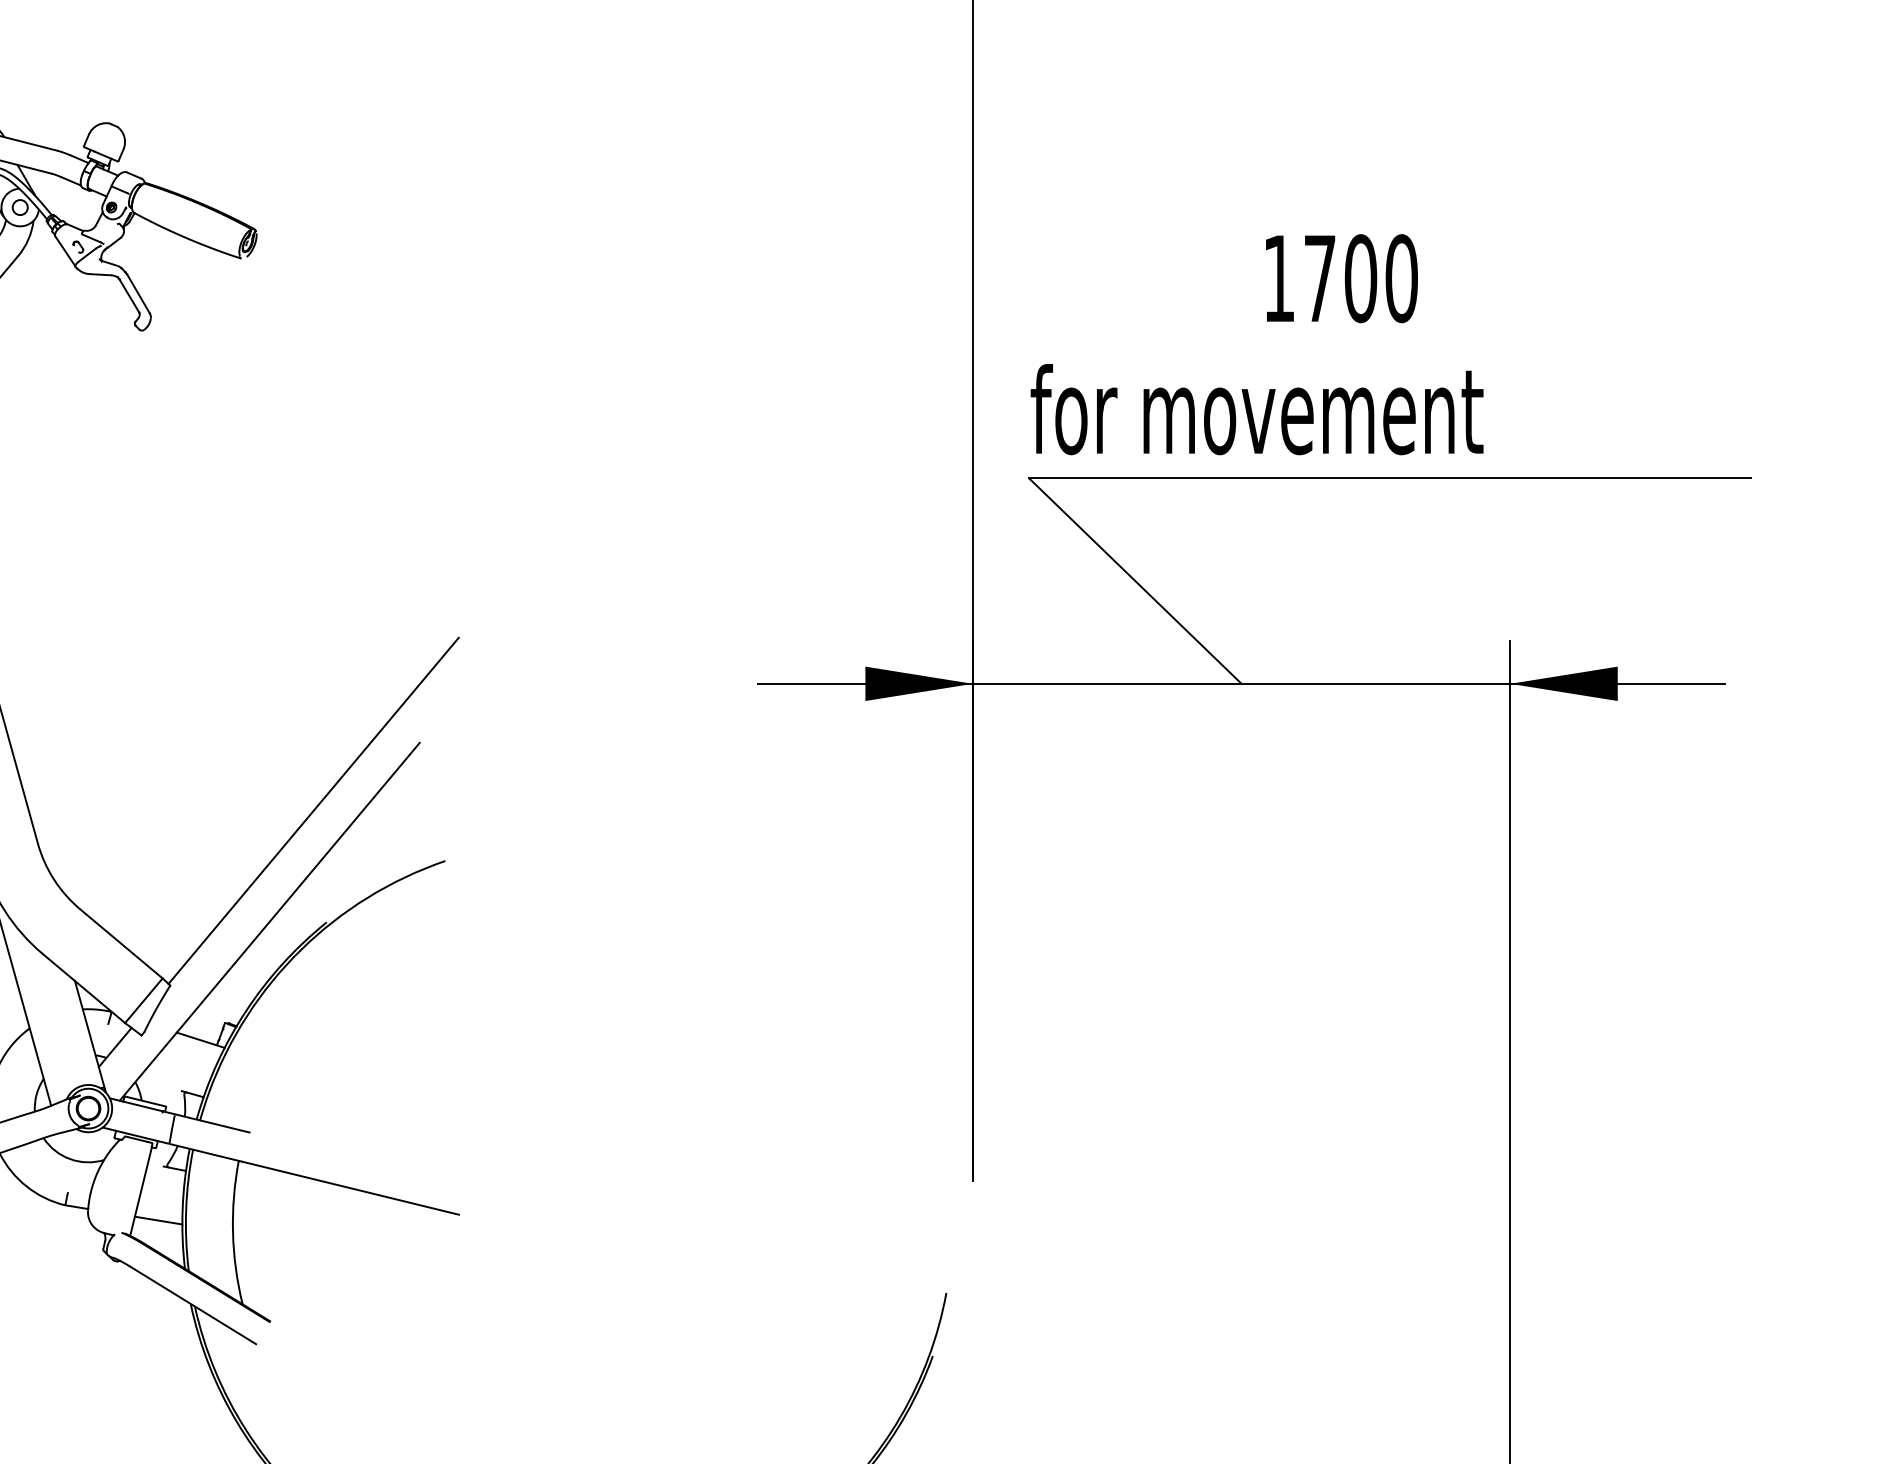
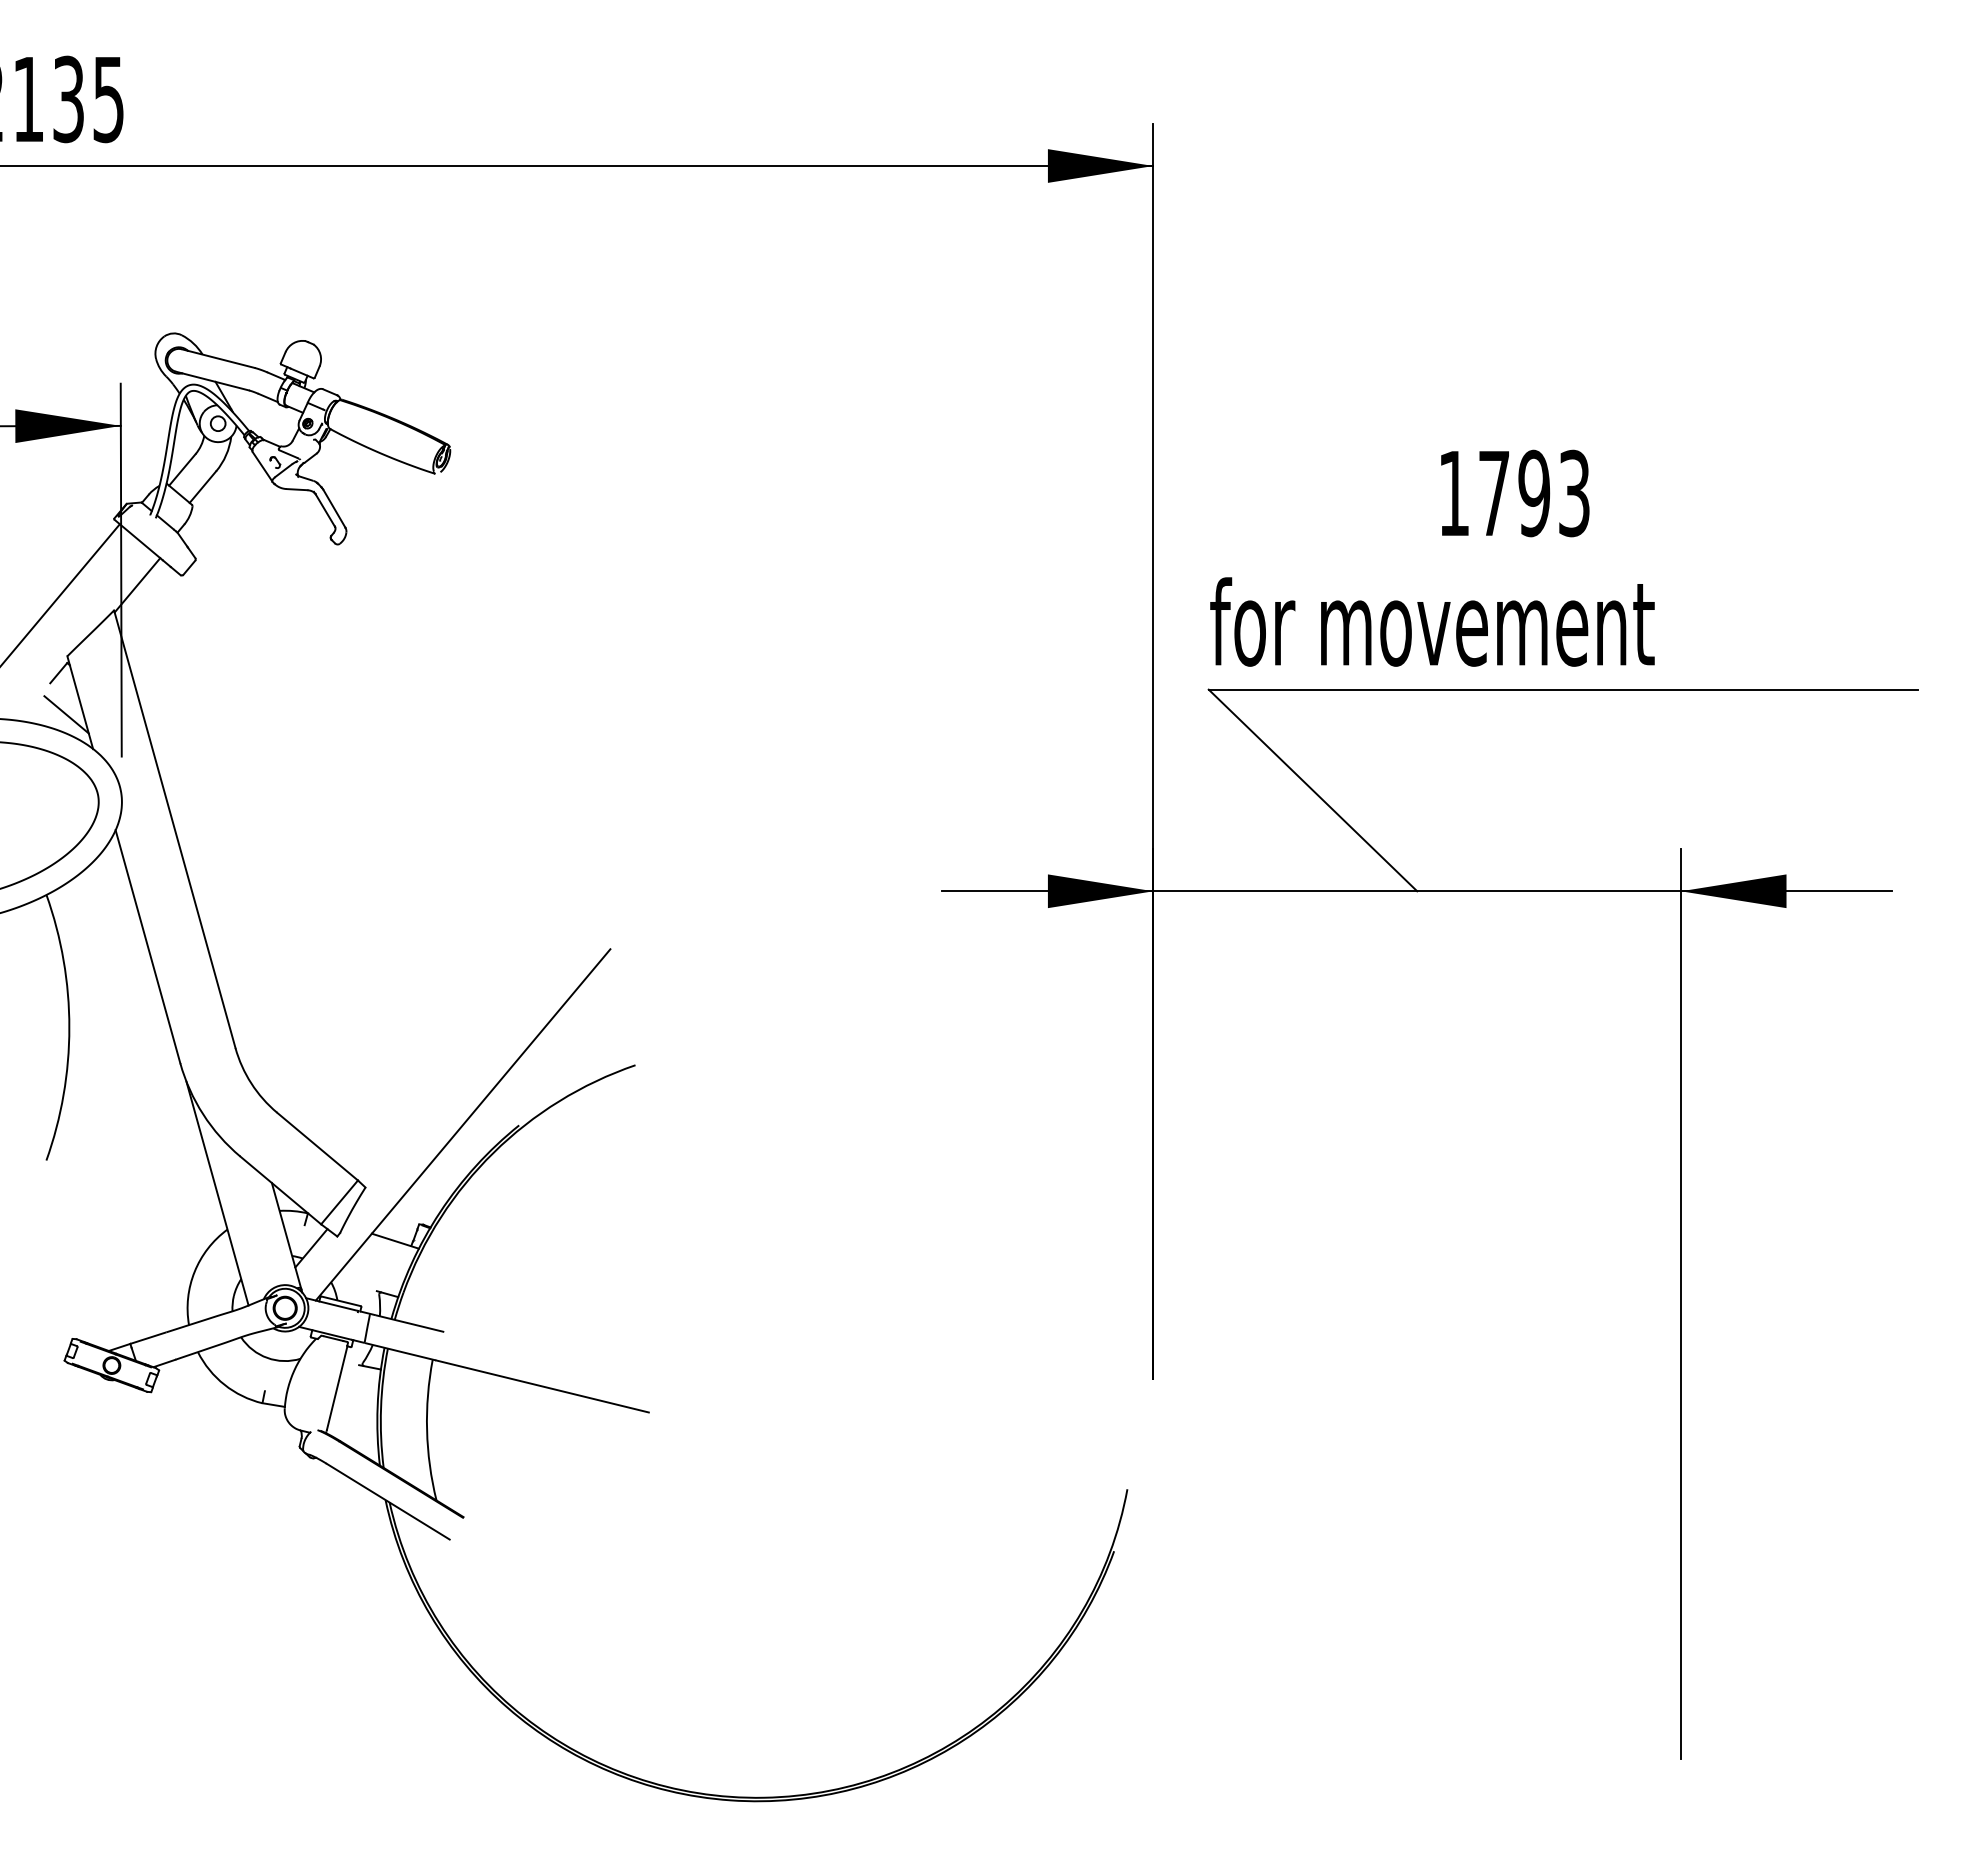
text: (1381, 278) -> (1554, 493), 1700 -> 1793
line: (312, 810) -> (505, 1015), removed
line: (158, 1220) -> (353, 1418), removed

